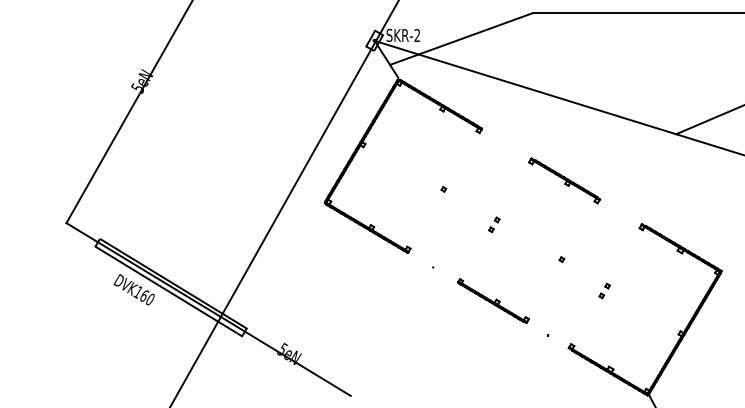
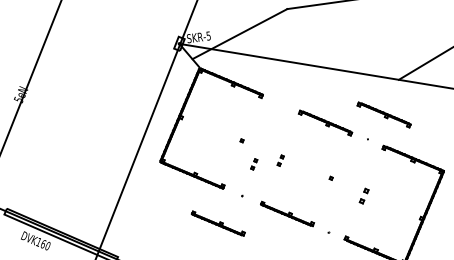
text: (417, 35) -> (208, 35), SKR-2 -> SKR-5
part: (648, 180) -> (384, 114), added
part: (456, 224) -> (254, 164), added
part: (604, 290) -> (363, 195), size x1.4
part: (394, 301) -> (218, 223), added

